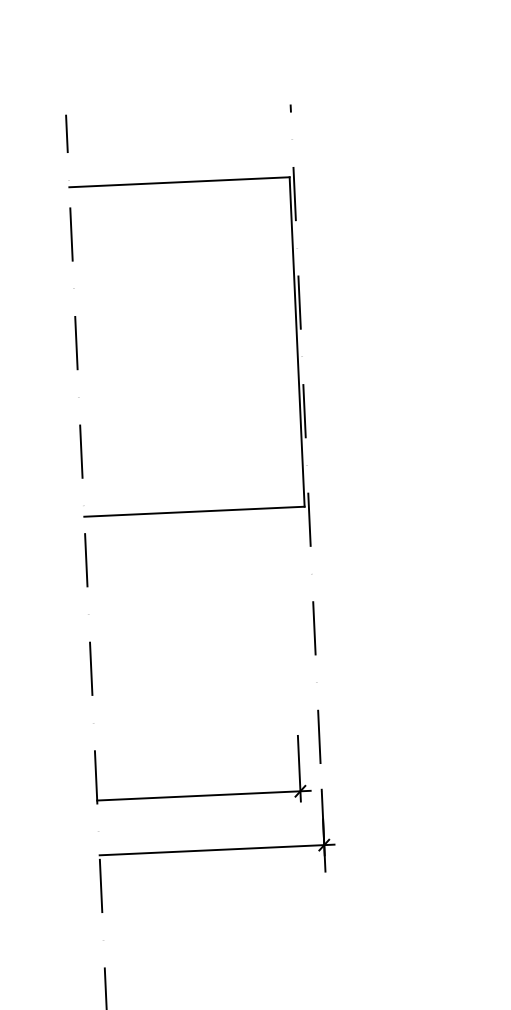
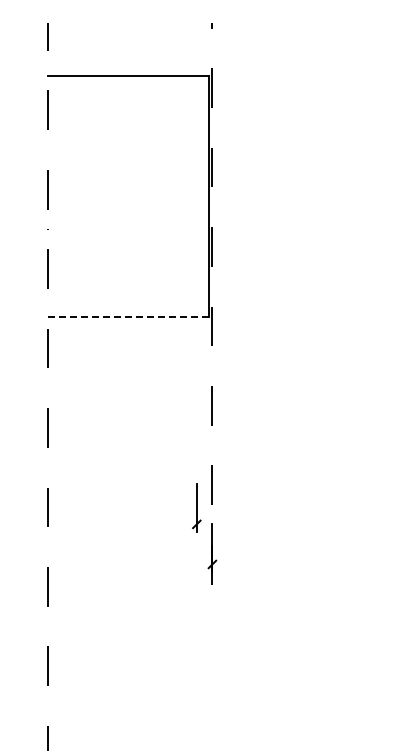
line: (194, 511) -> (128, 316), solid -> dashed
line: (204, 795) -> (126, 524), removed
line: (216, 850) -> (133, 564), removed

